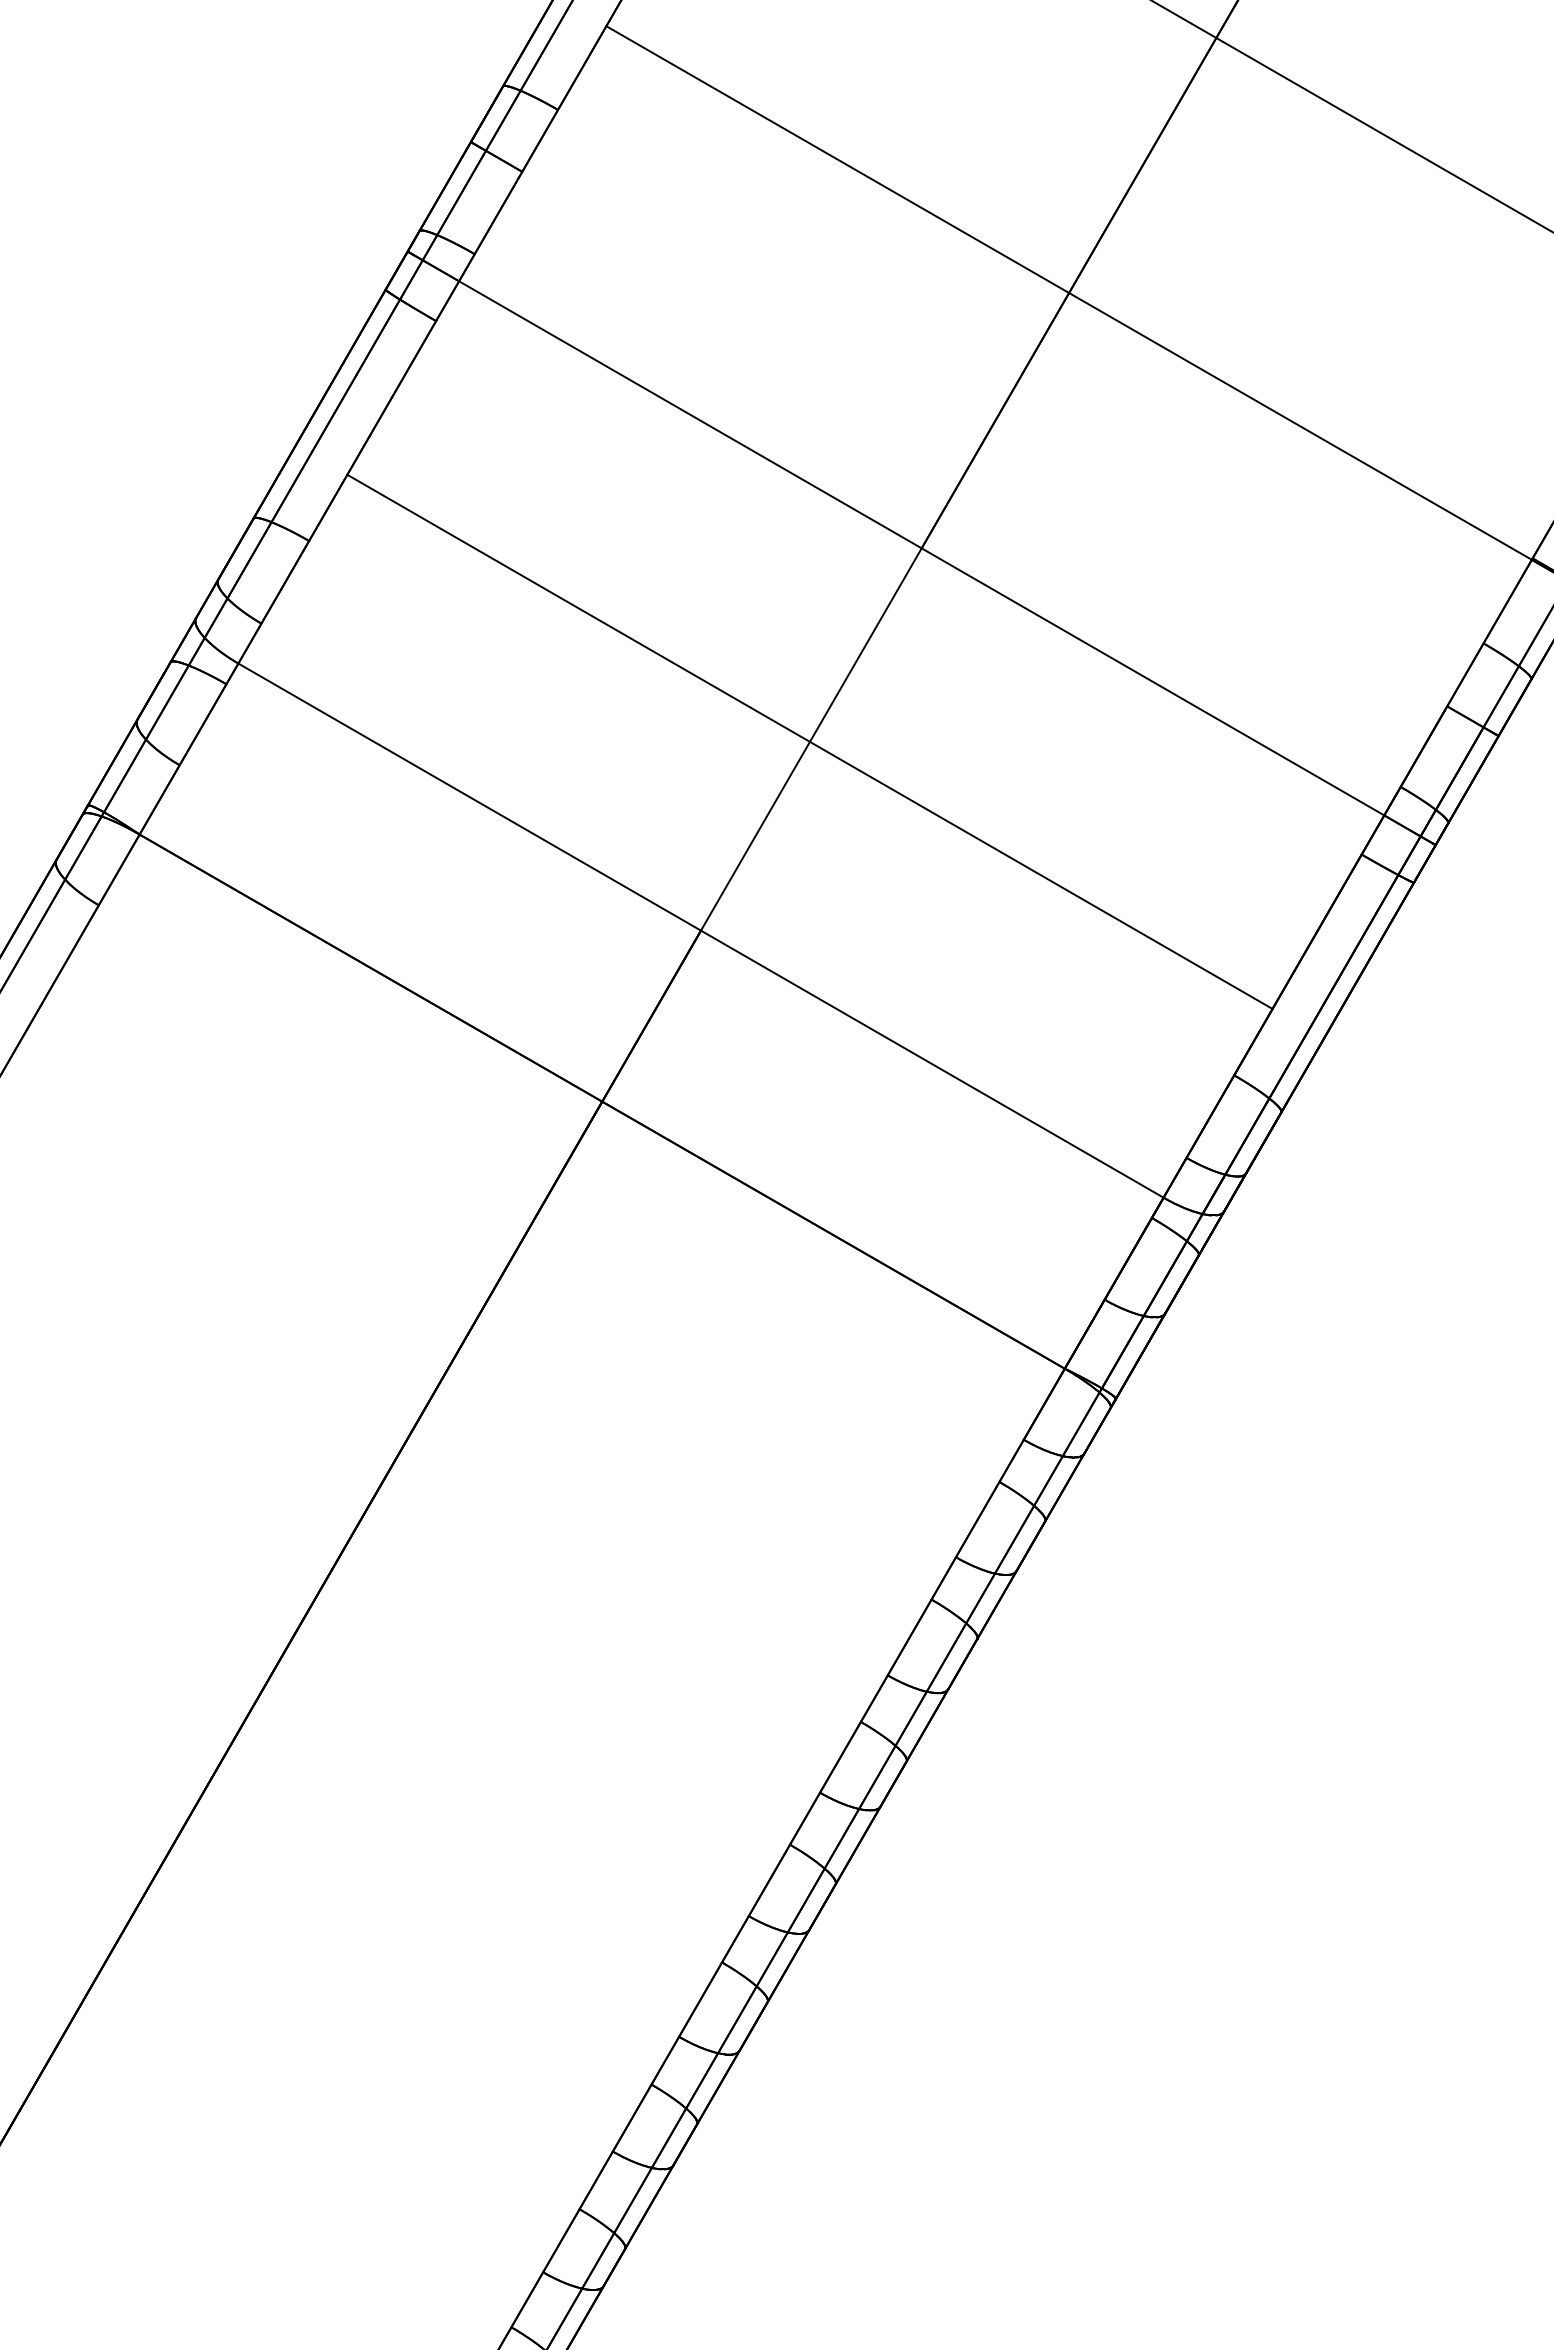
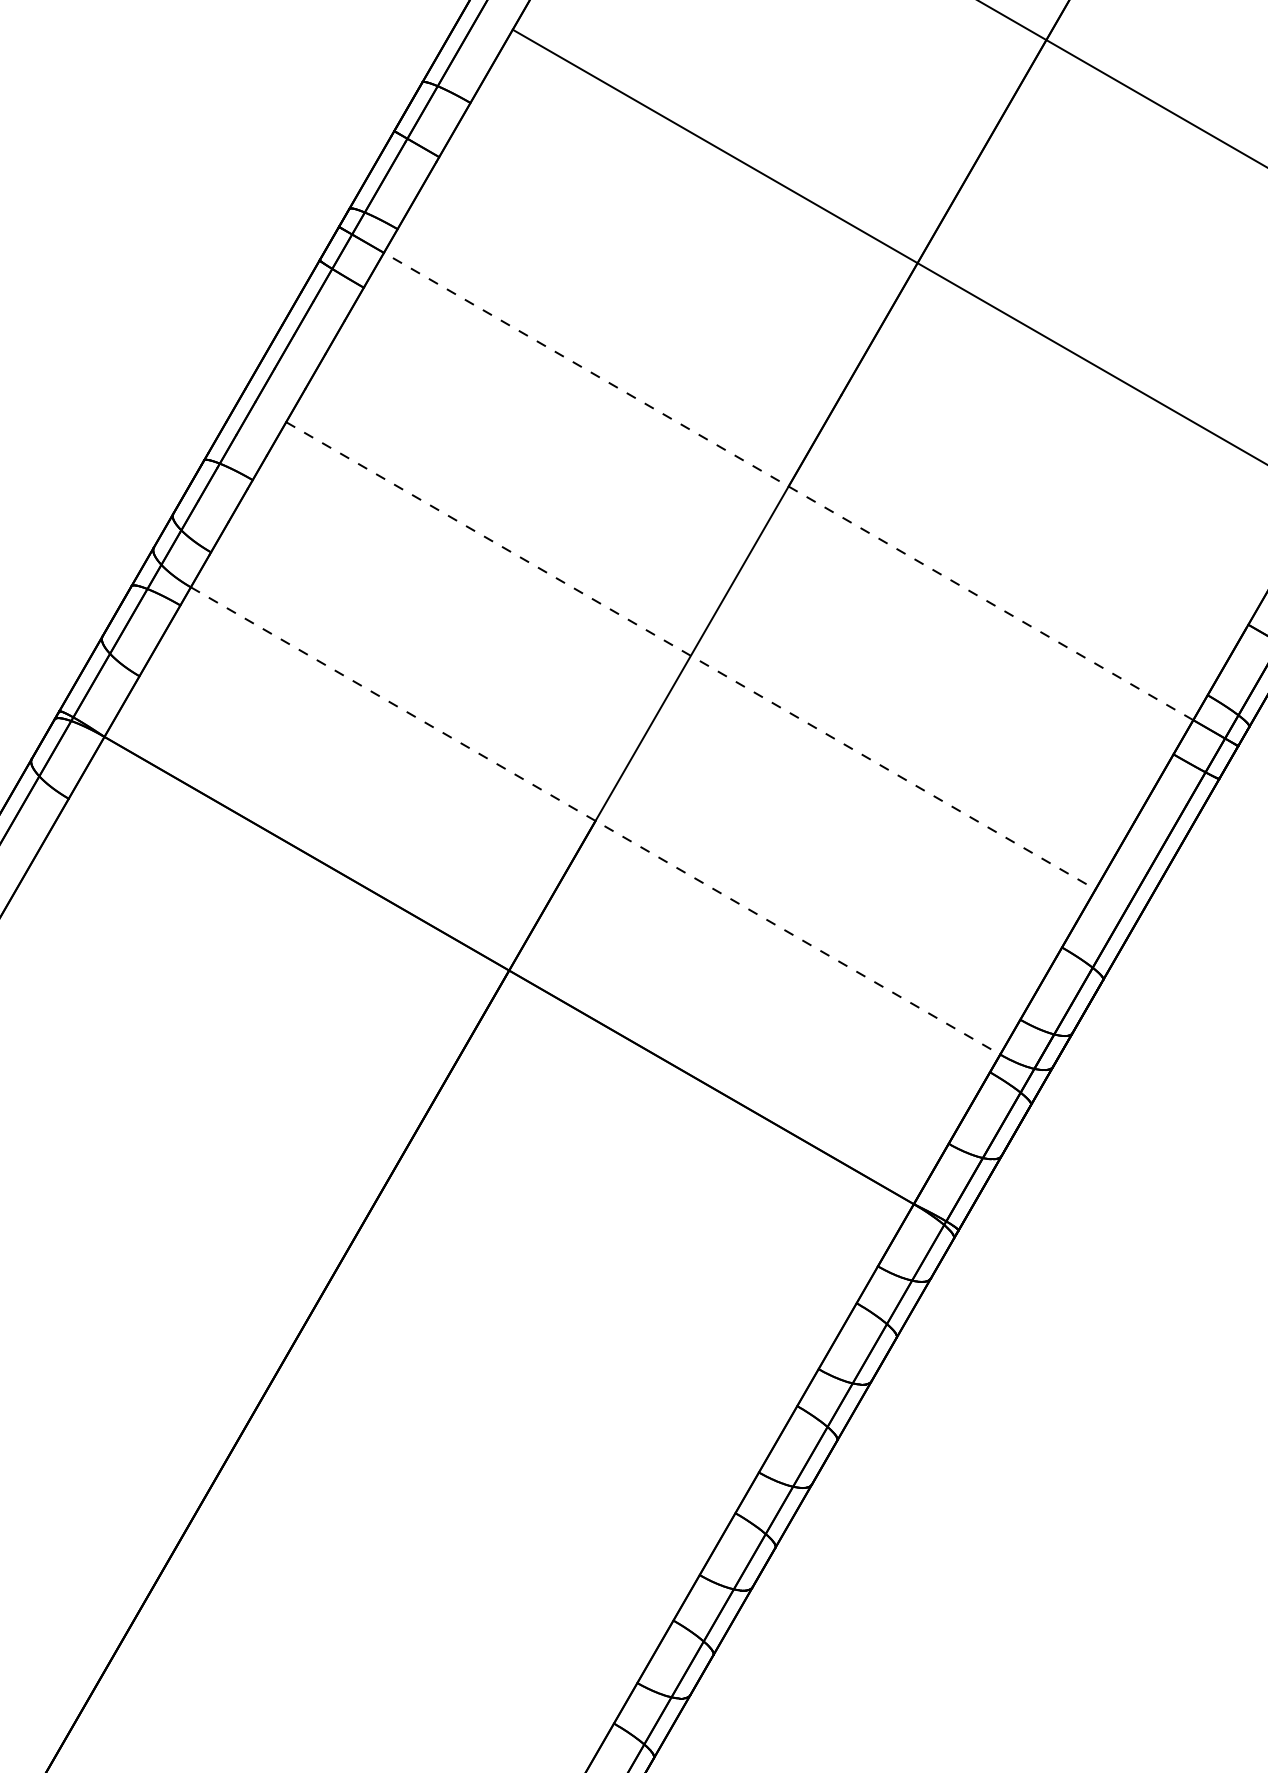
line: (921, 548) -> (788, 486), solid -> dashed
line: (810, 742) -> (691, 656), solid -> dashed
line: (701, 930) -> (596, 820), solid -> dashed

